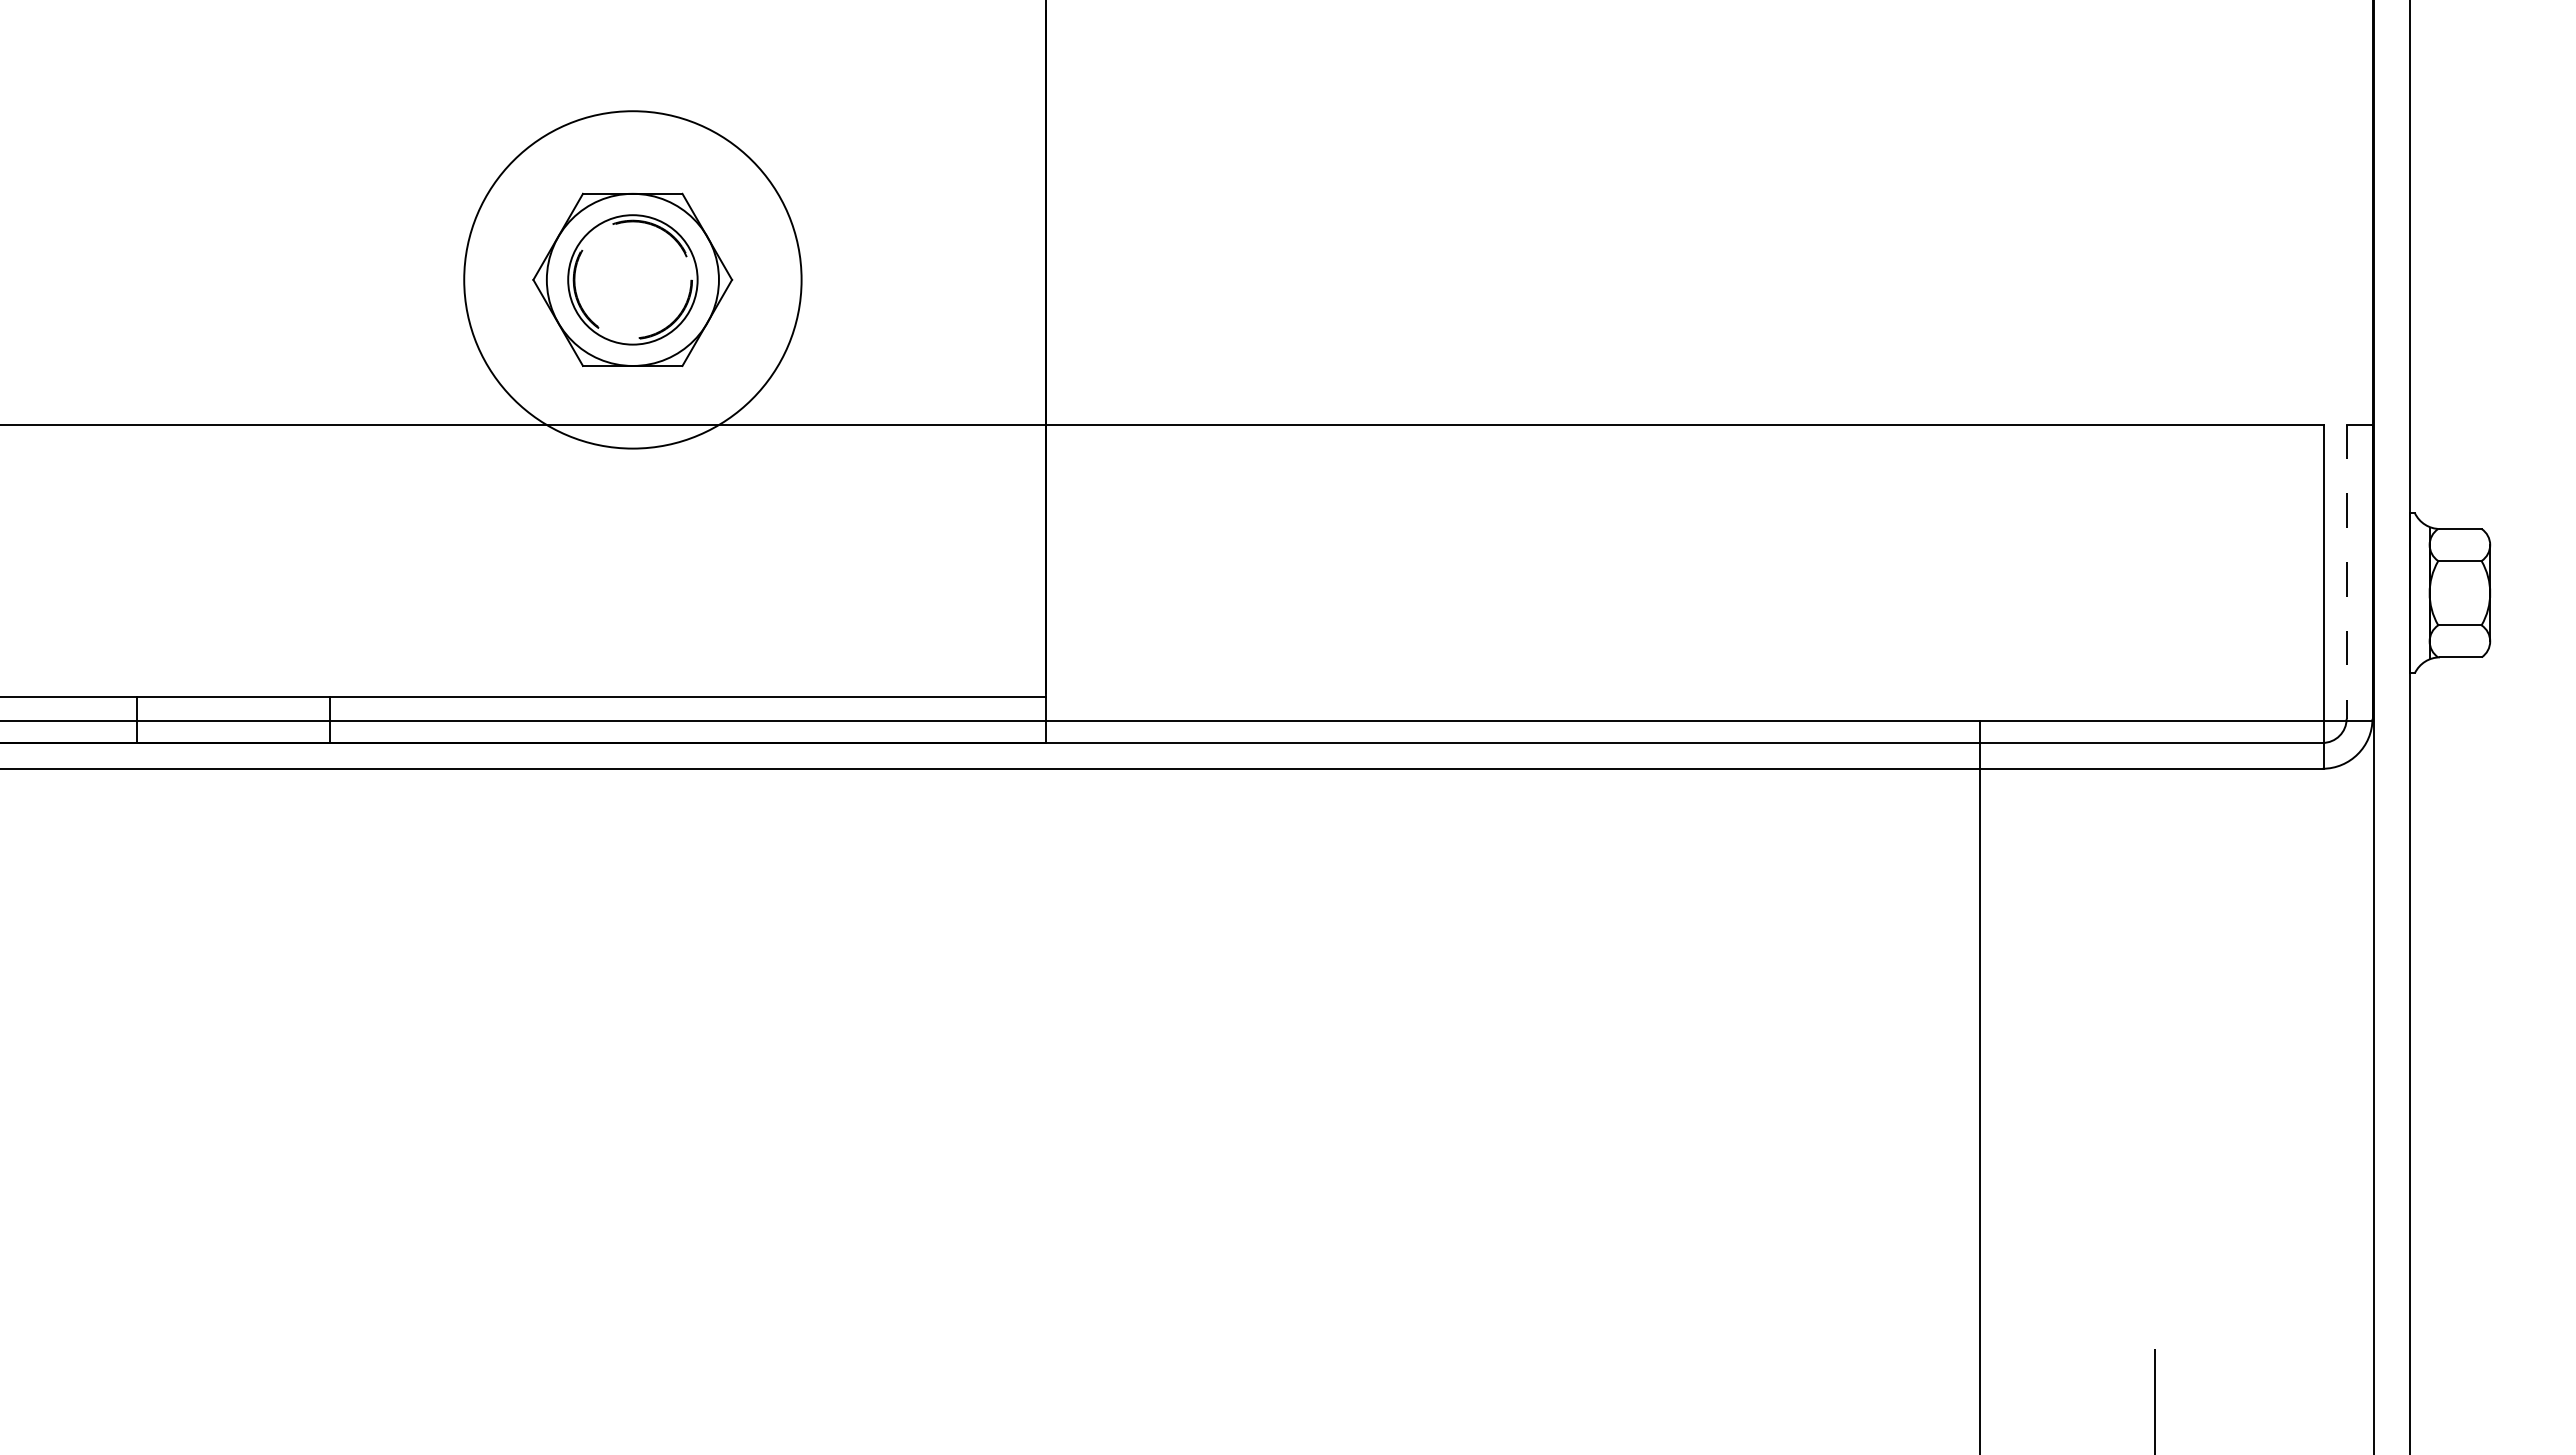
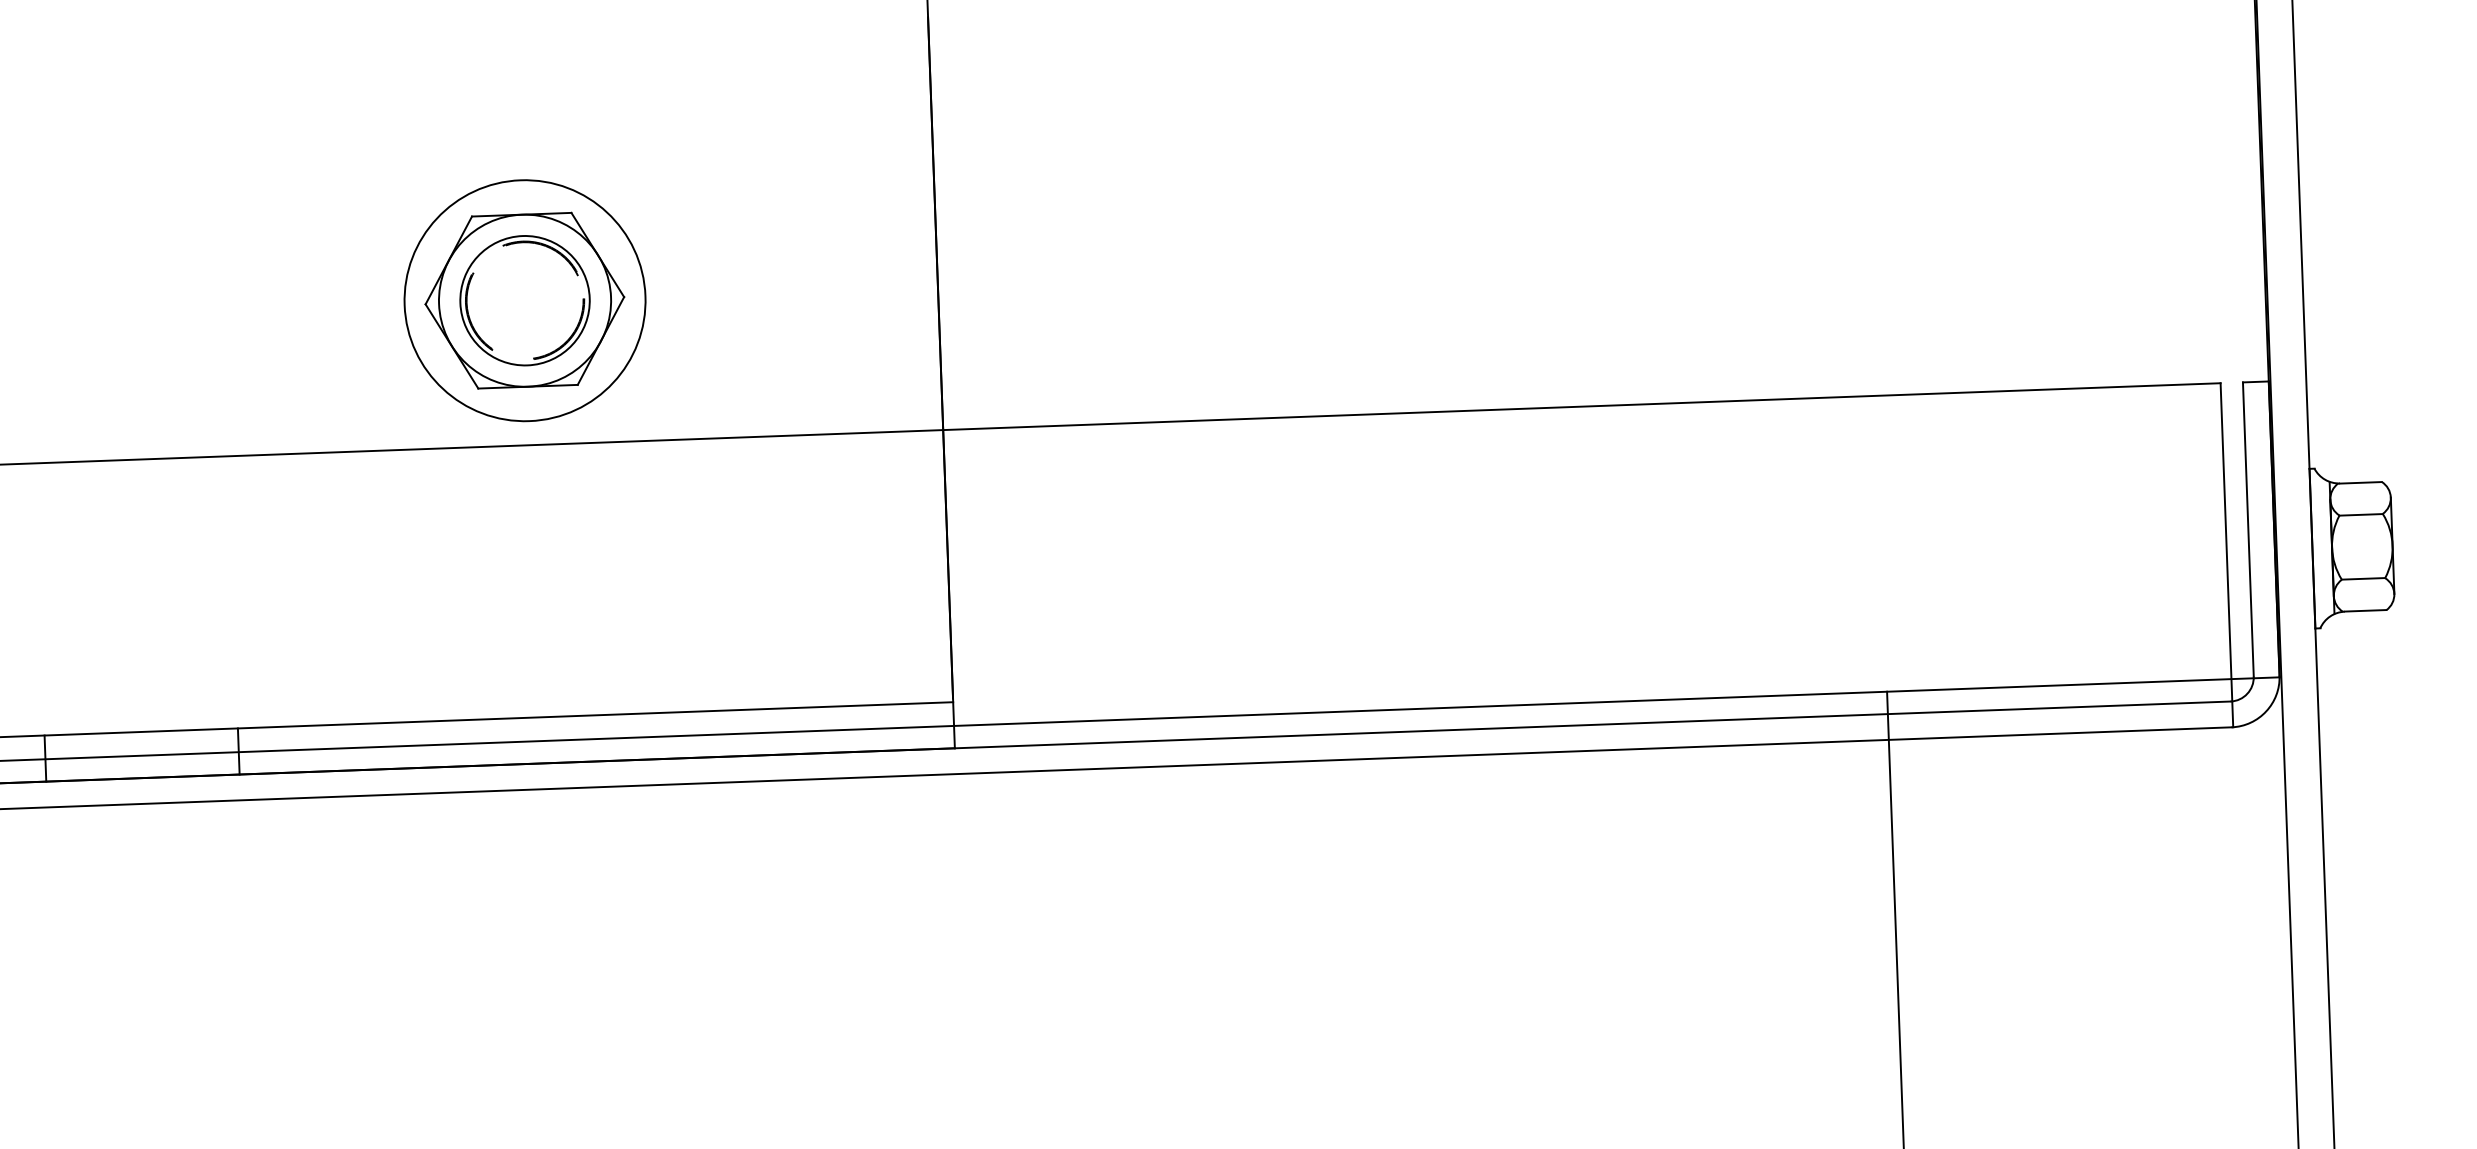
circle: (632, 279) -> (524, 300), size x0.71
line: (2346, 572) -> (2248, 530), dashed -> solid

